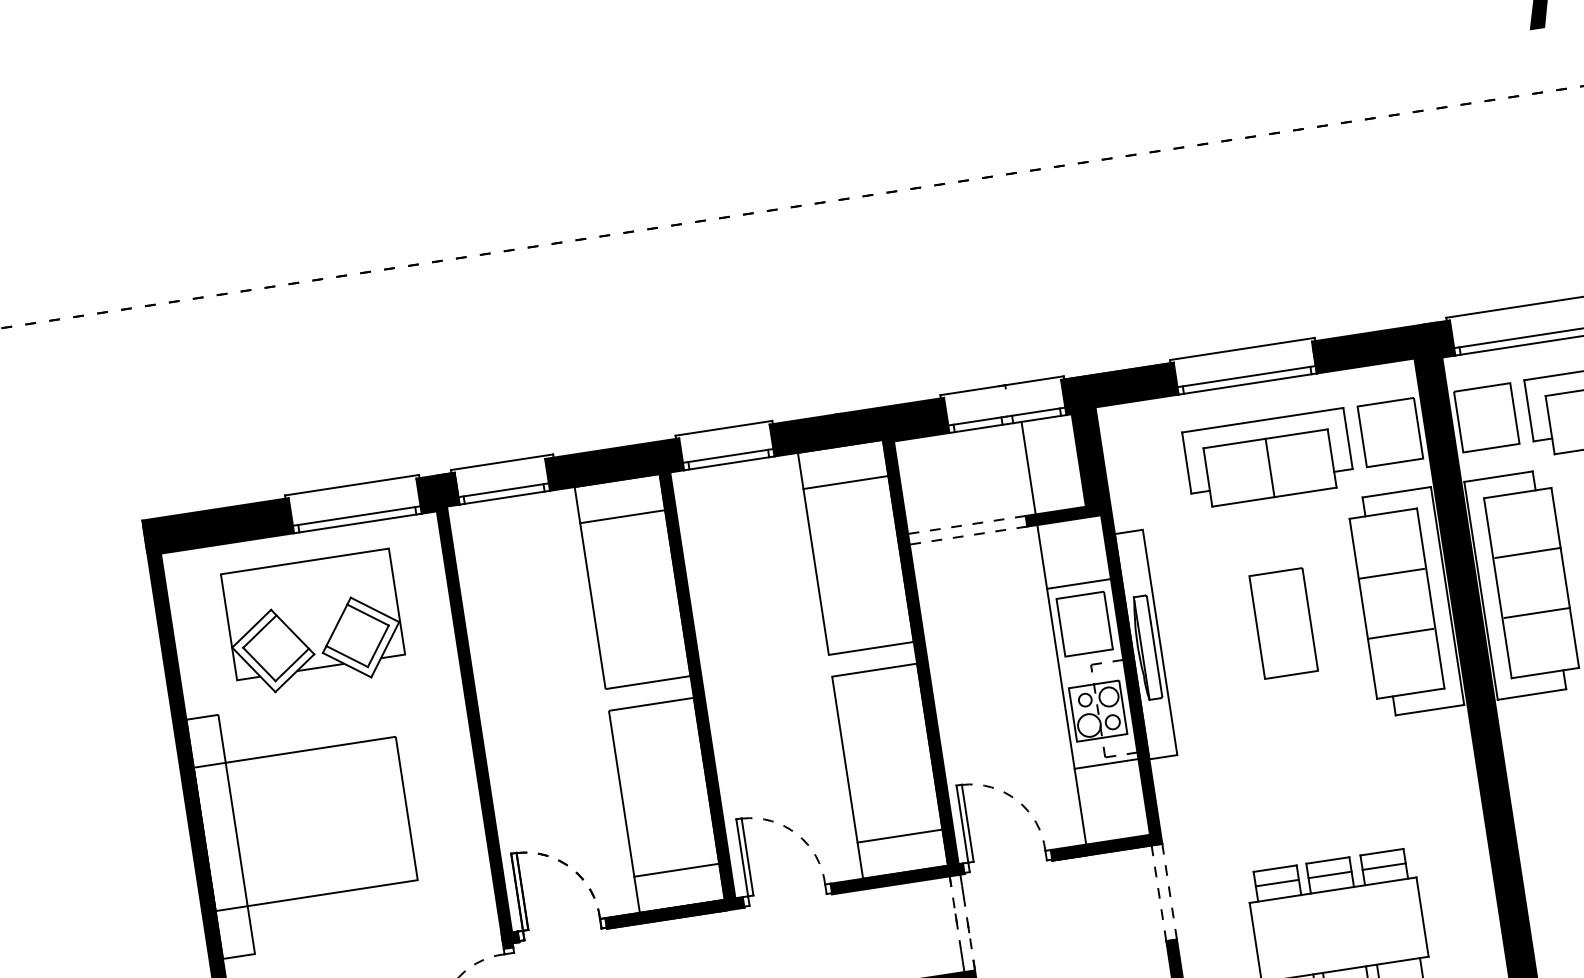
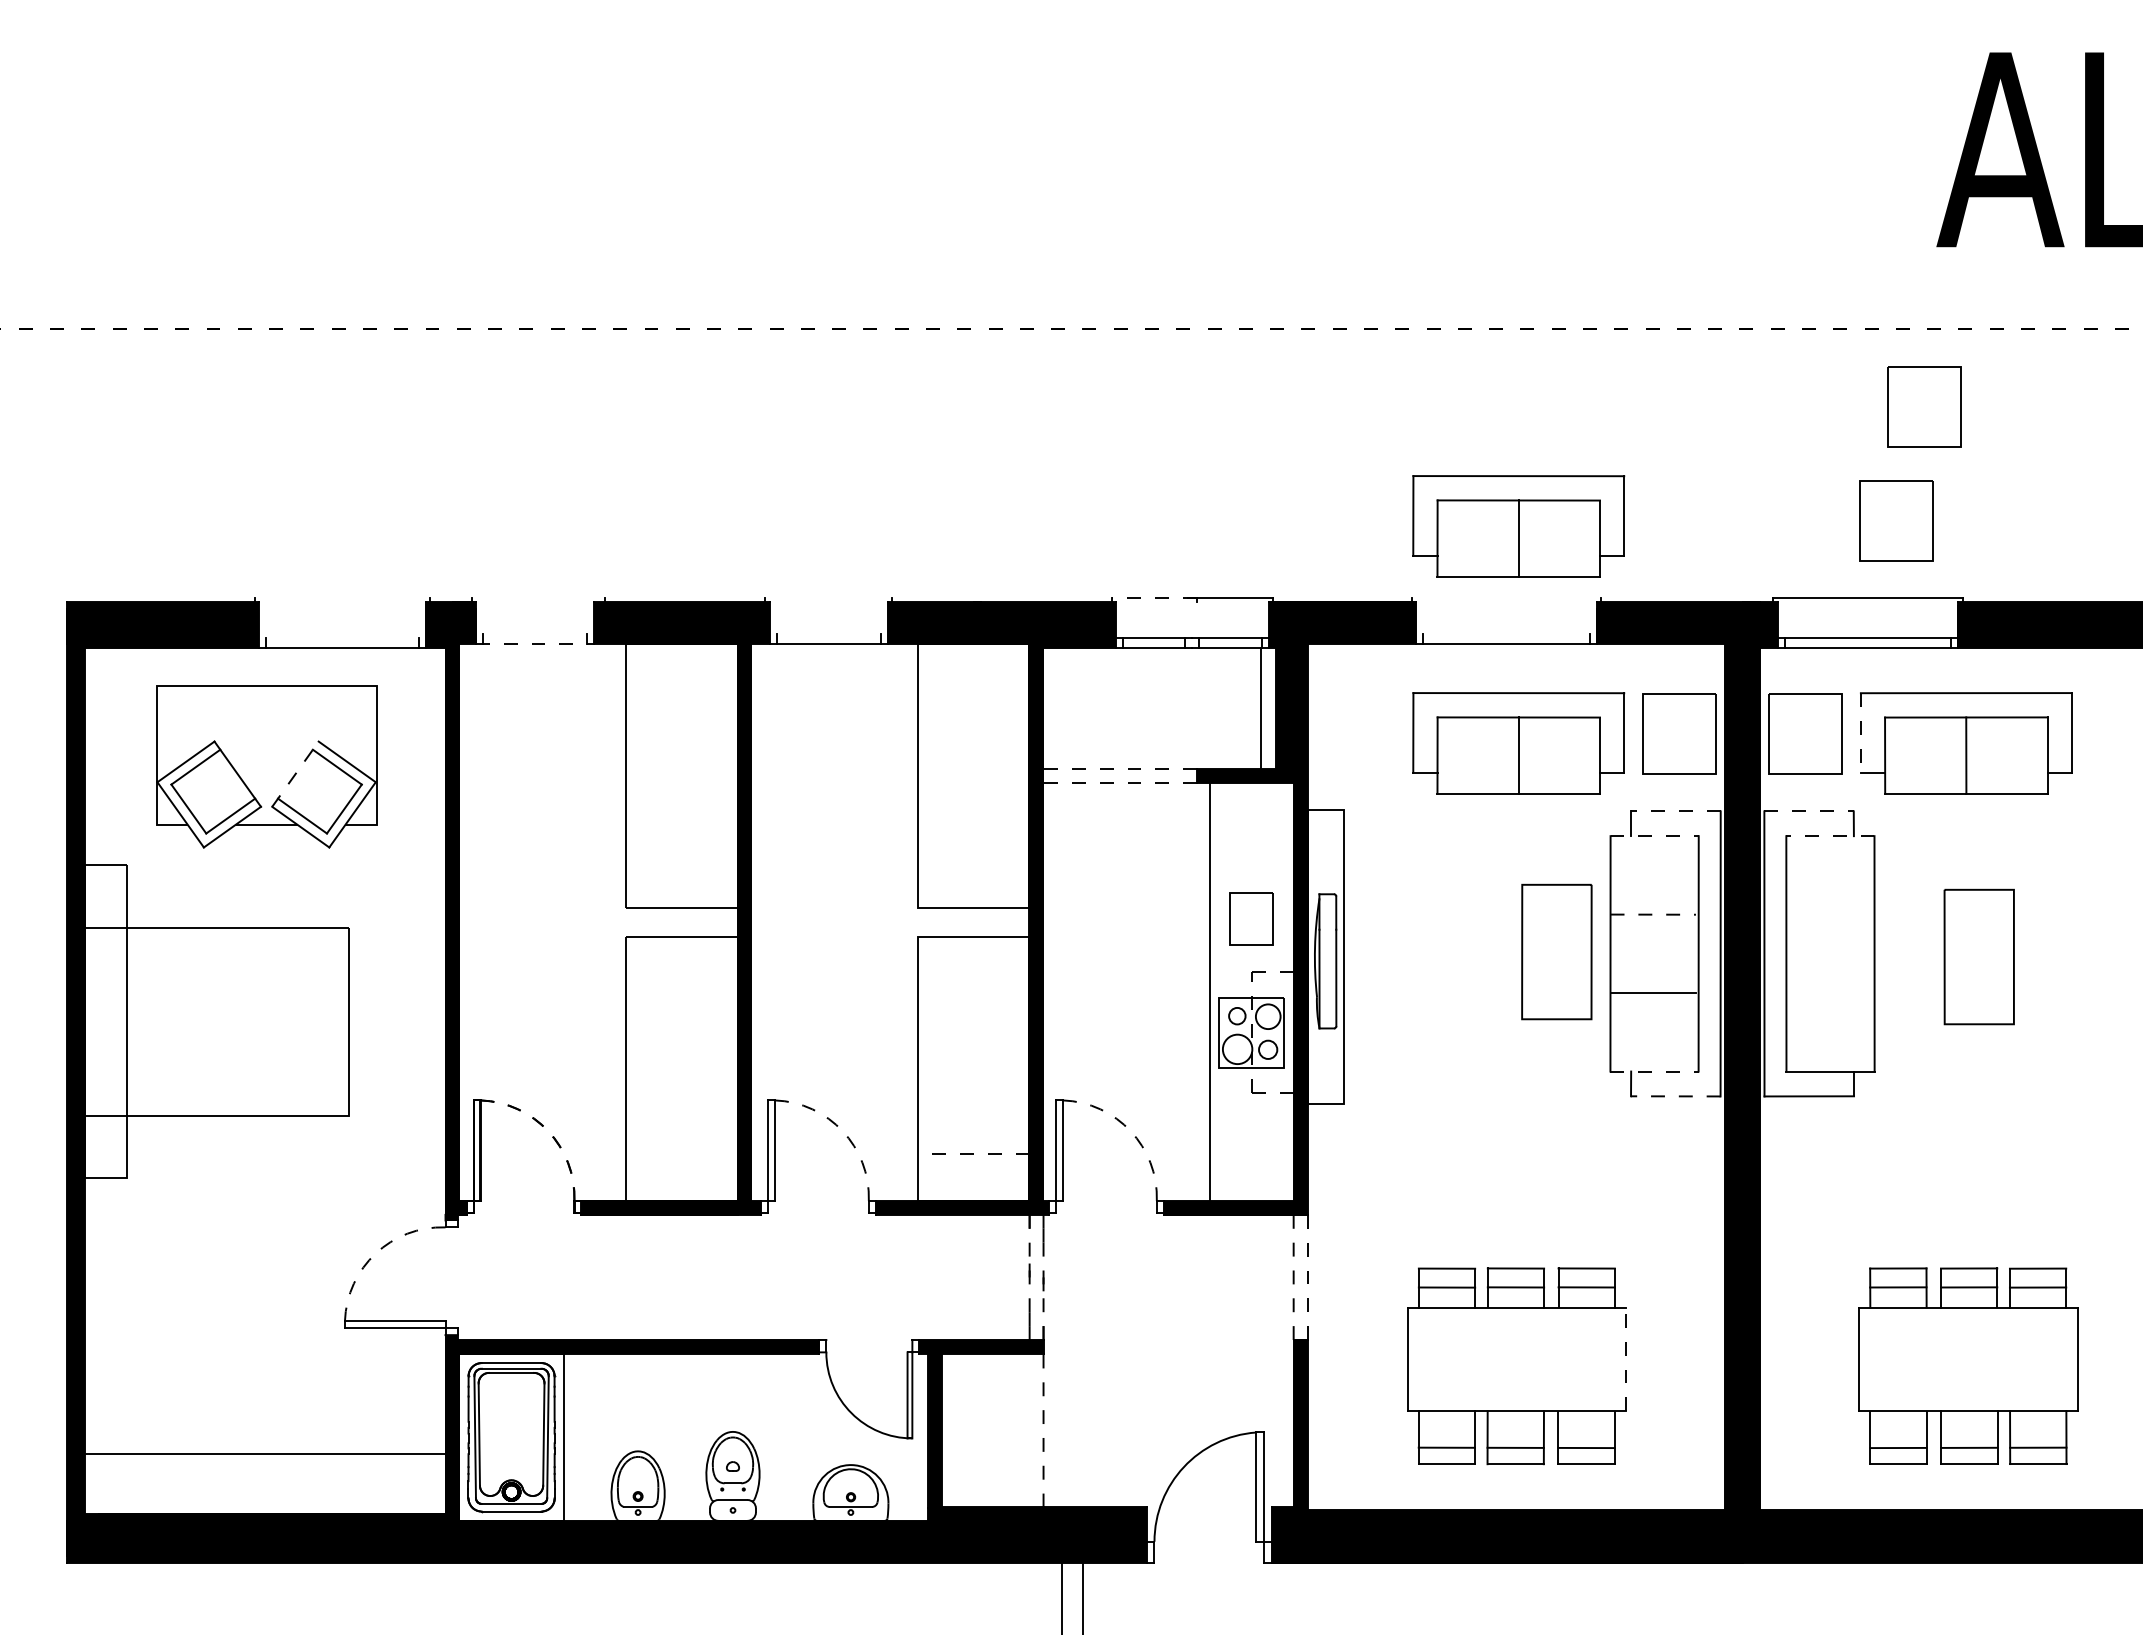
part: (1539, 153) -> (1924, 406), added
part: (1531, 244) -> (1896, 520), added
part: (1243, 292) -> (1518, 526), added
line: (1242, 349) -> (1506, 598), removed
line: (1246, 376) -> (1506, 634), removed
line: (972, 390) -> (1153, 598), solid -> dashed
line: (1528, 411) -> (1860, 733), solid -> dashed
line: (723, 428) -> (828, 598), removed
line: (728, 456) -> (828, 634), removed
line: (502, 462) -> (538, 598), removed
line: (1028, 468) -> (1261, 708), moved
line: (1498, 476) -> (1809, 811), solid -> dashed
line: (845, 482) -> (973, 691), removed
line: (351, 485) -> (341, 598), removed
line: (503, 490) -> (534, 634), removed
line: (1397, 492) -> (1676, 811), solid -> dashed
line: (1517, 493) -> (1829, 836), solid -> dashed
line: (505, 497) -> (535, 643), solid -> dashed
line: (1384, 513) -> (1655, 836), solid -> dashed
line: (356, 516) -> (341, 638), removed
line: (622, 516) -> (681, 691), removed
line: (1527, 552) -> (1831, 914), removed
line: (1391, 573) -> (1653, 914), solid -> dashed
line: (1078, 584) -> (1251, 866), removed
line: (1536, 613) -> (1831, 993), removed
part: (1083, 623) -> (1250, 918), size x0.7
part: (1283, 623) -> (1556, 951), moved
line: (336, 624) -> (295, 773), solid -> dashed
line: (1411, 693) -> (1655, 1071), solid -> dashed
line: (1429, 710) -> (1675, 1096), solid -> dashed
line: (1106, 763) -> (1251, 1101), removed
line: (899, 836) -> (973, 1153), solid -> dashed
line: (676, 870) -> (681, 1153), removed
line: (1422, 917) -> (1625, 1359), solid -> dashed

